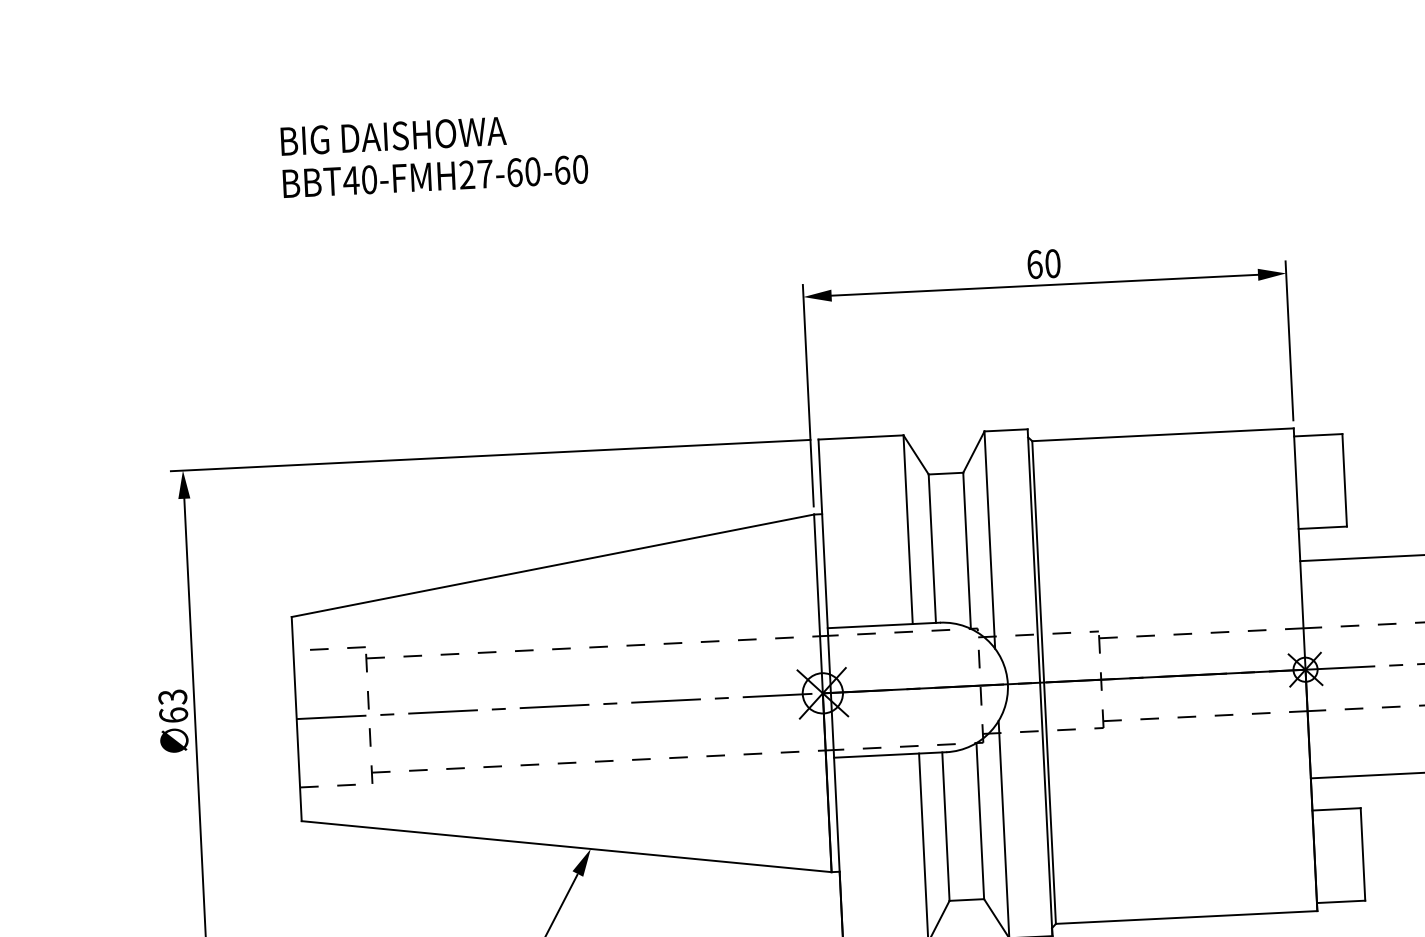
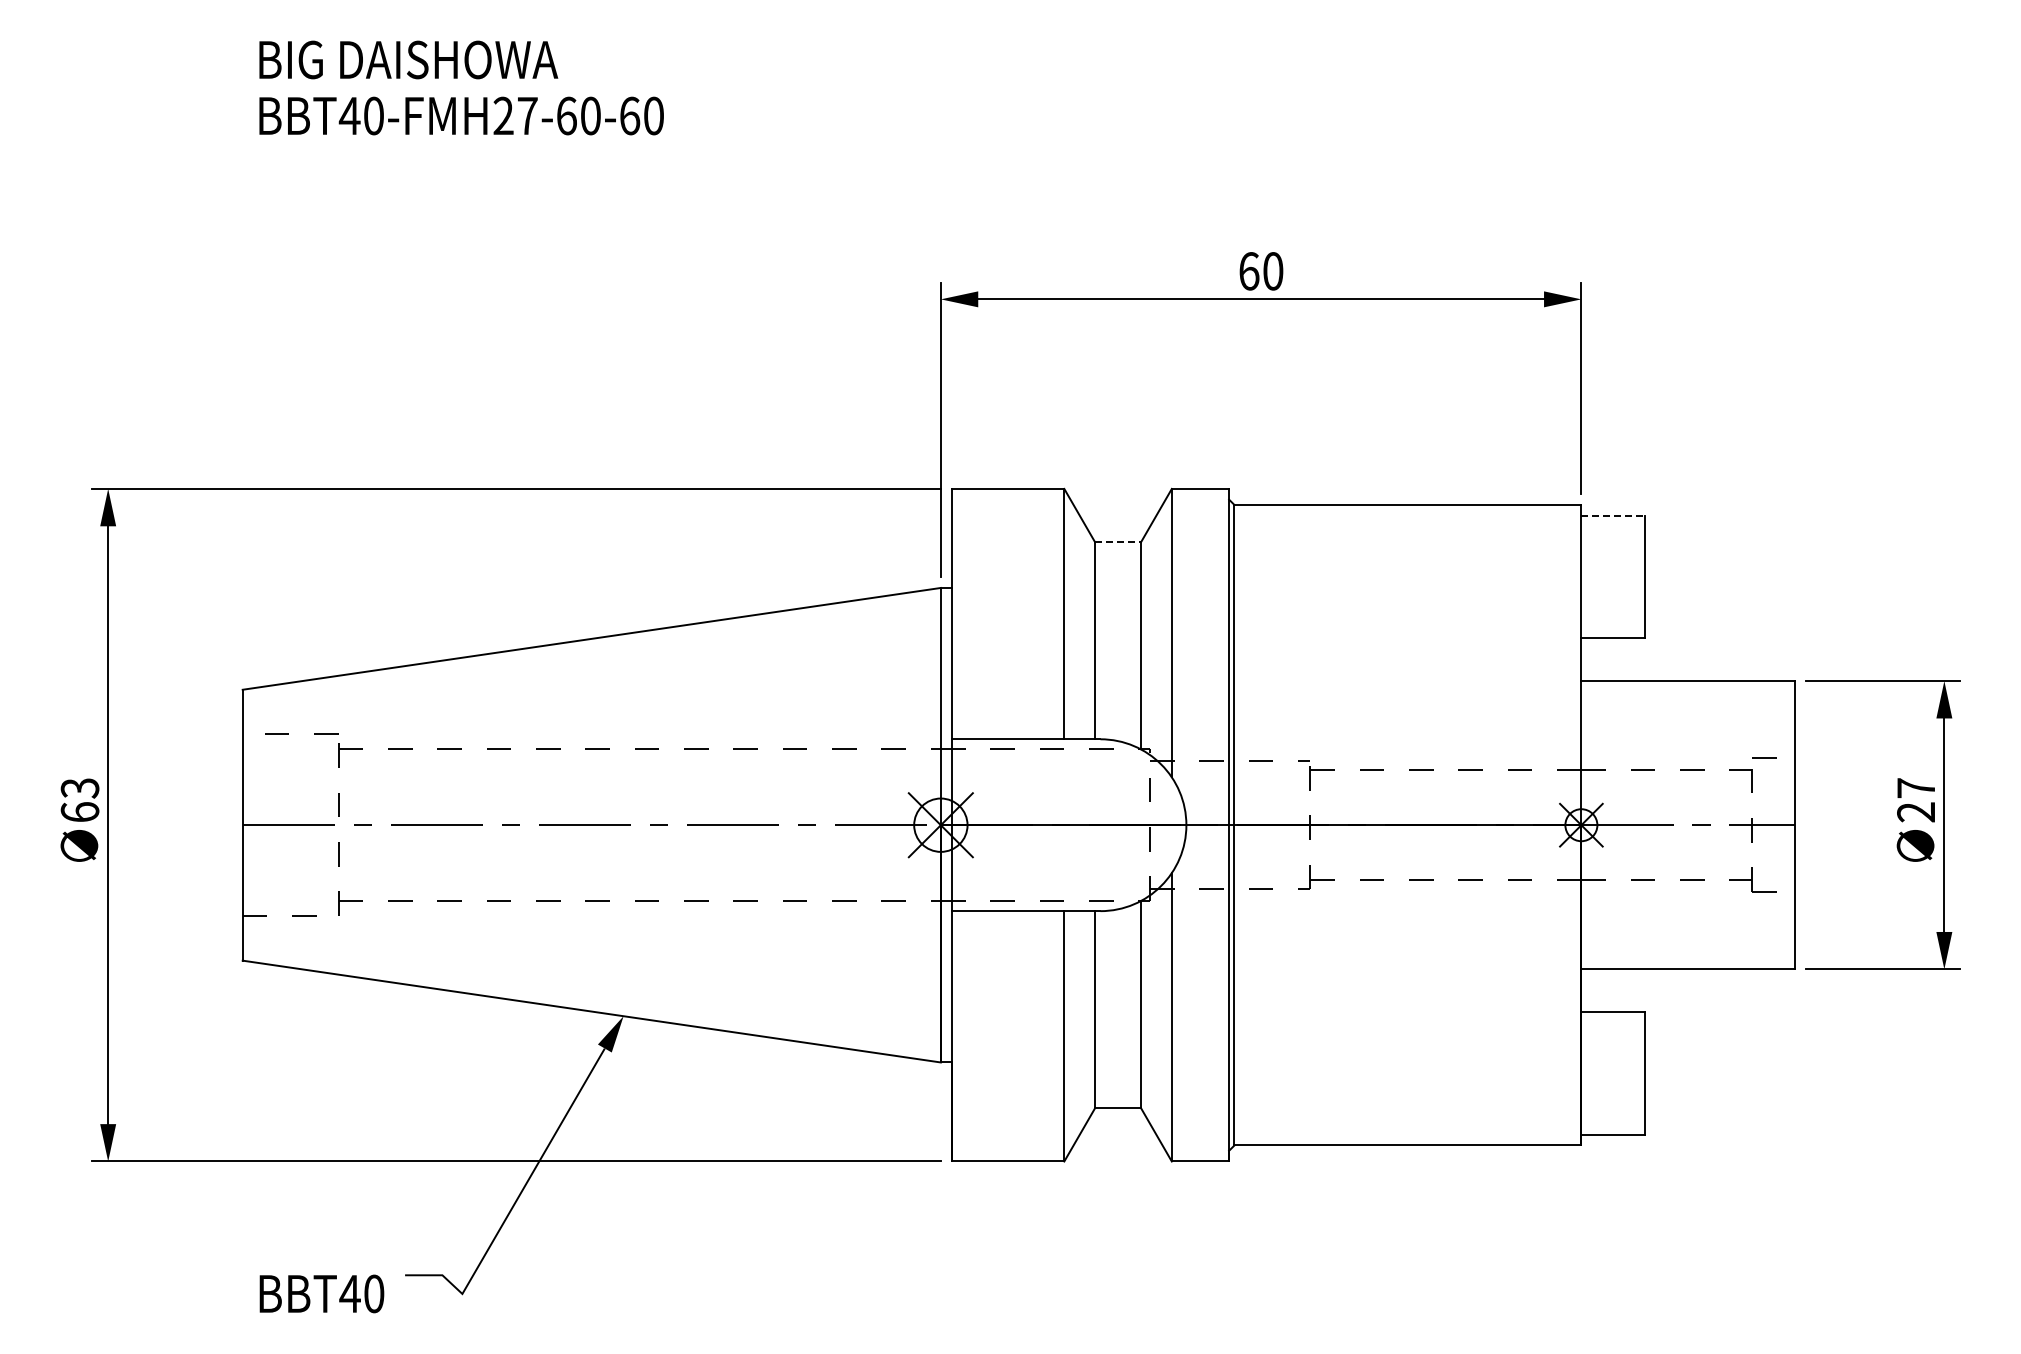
line: (1318, 435) -> (1613, 515), solid -> dashed
line: (946, 473) -> (1118, 542), solid -> dashed

